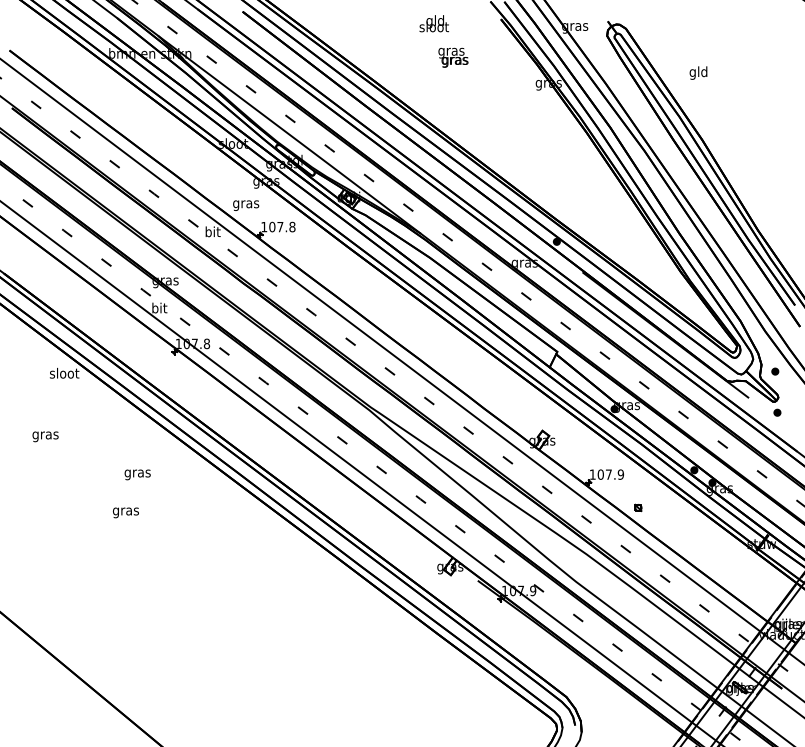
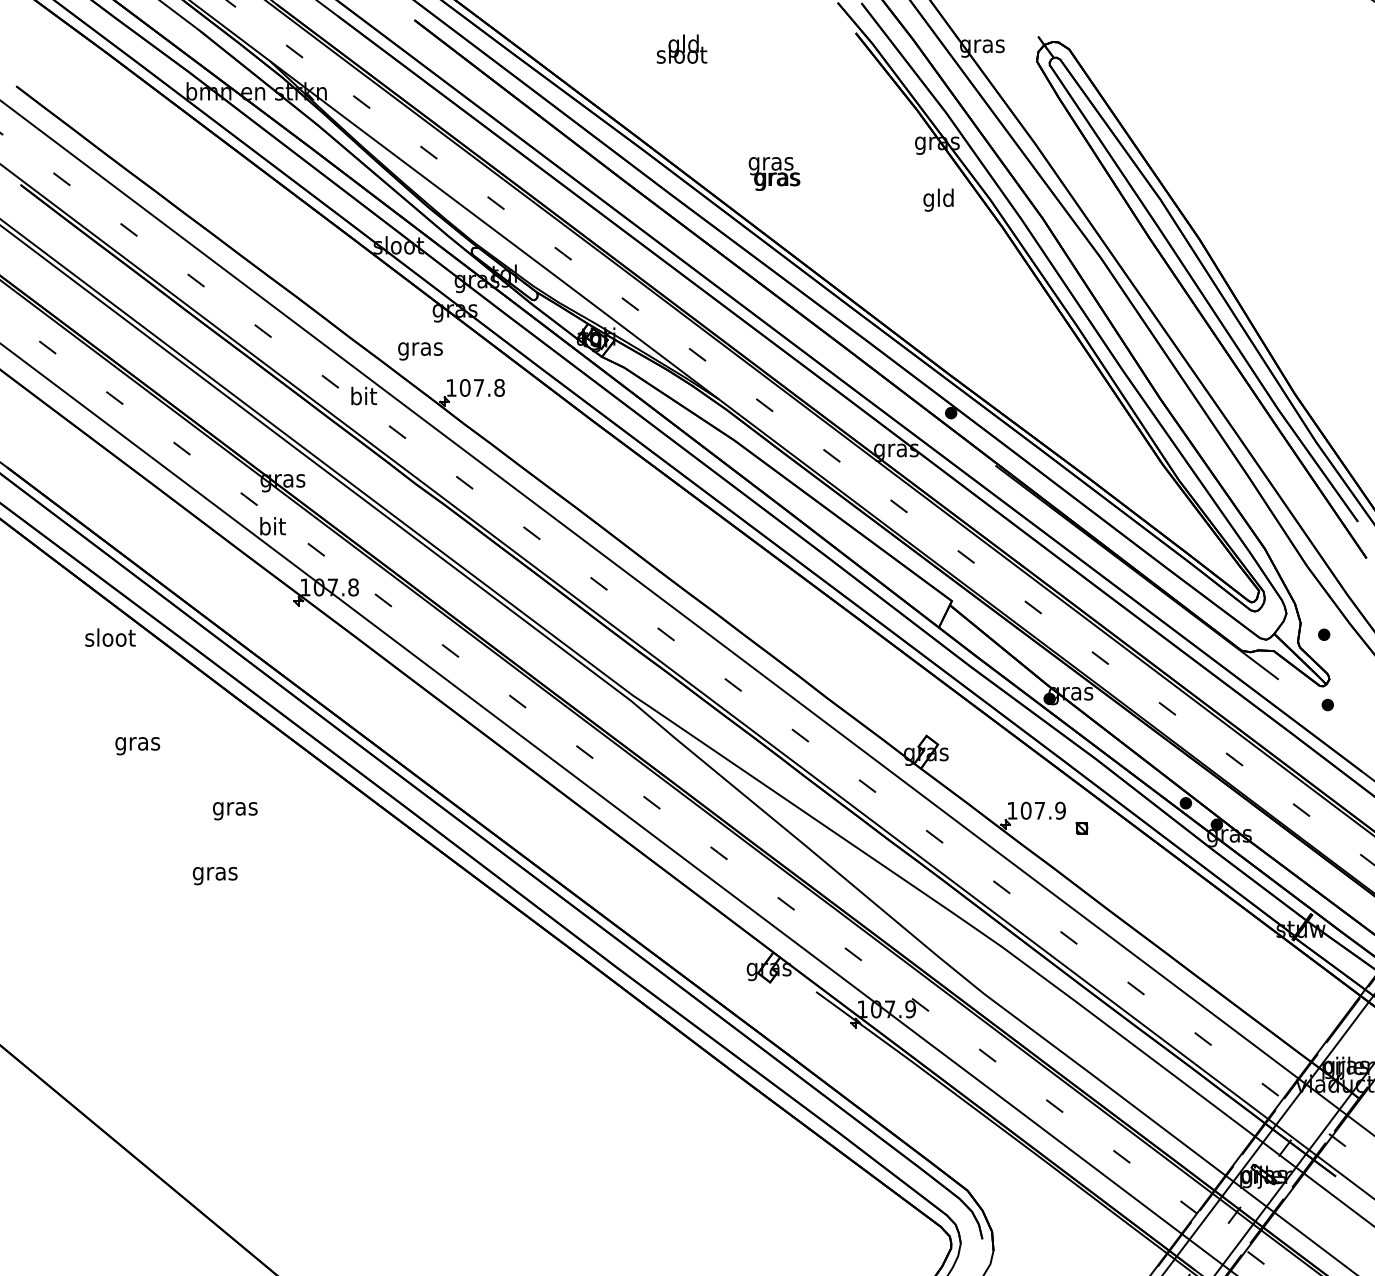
text: (433, 23) -> (680, 48), moved
text: (453, 57) -> (774, 173), moved
text: (698, 72) -> (938, 199), moved
text: (45, 436) -> (137, 745), moved
part: (638, 507) -> (1082, 827), moved

